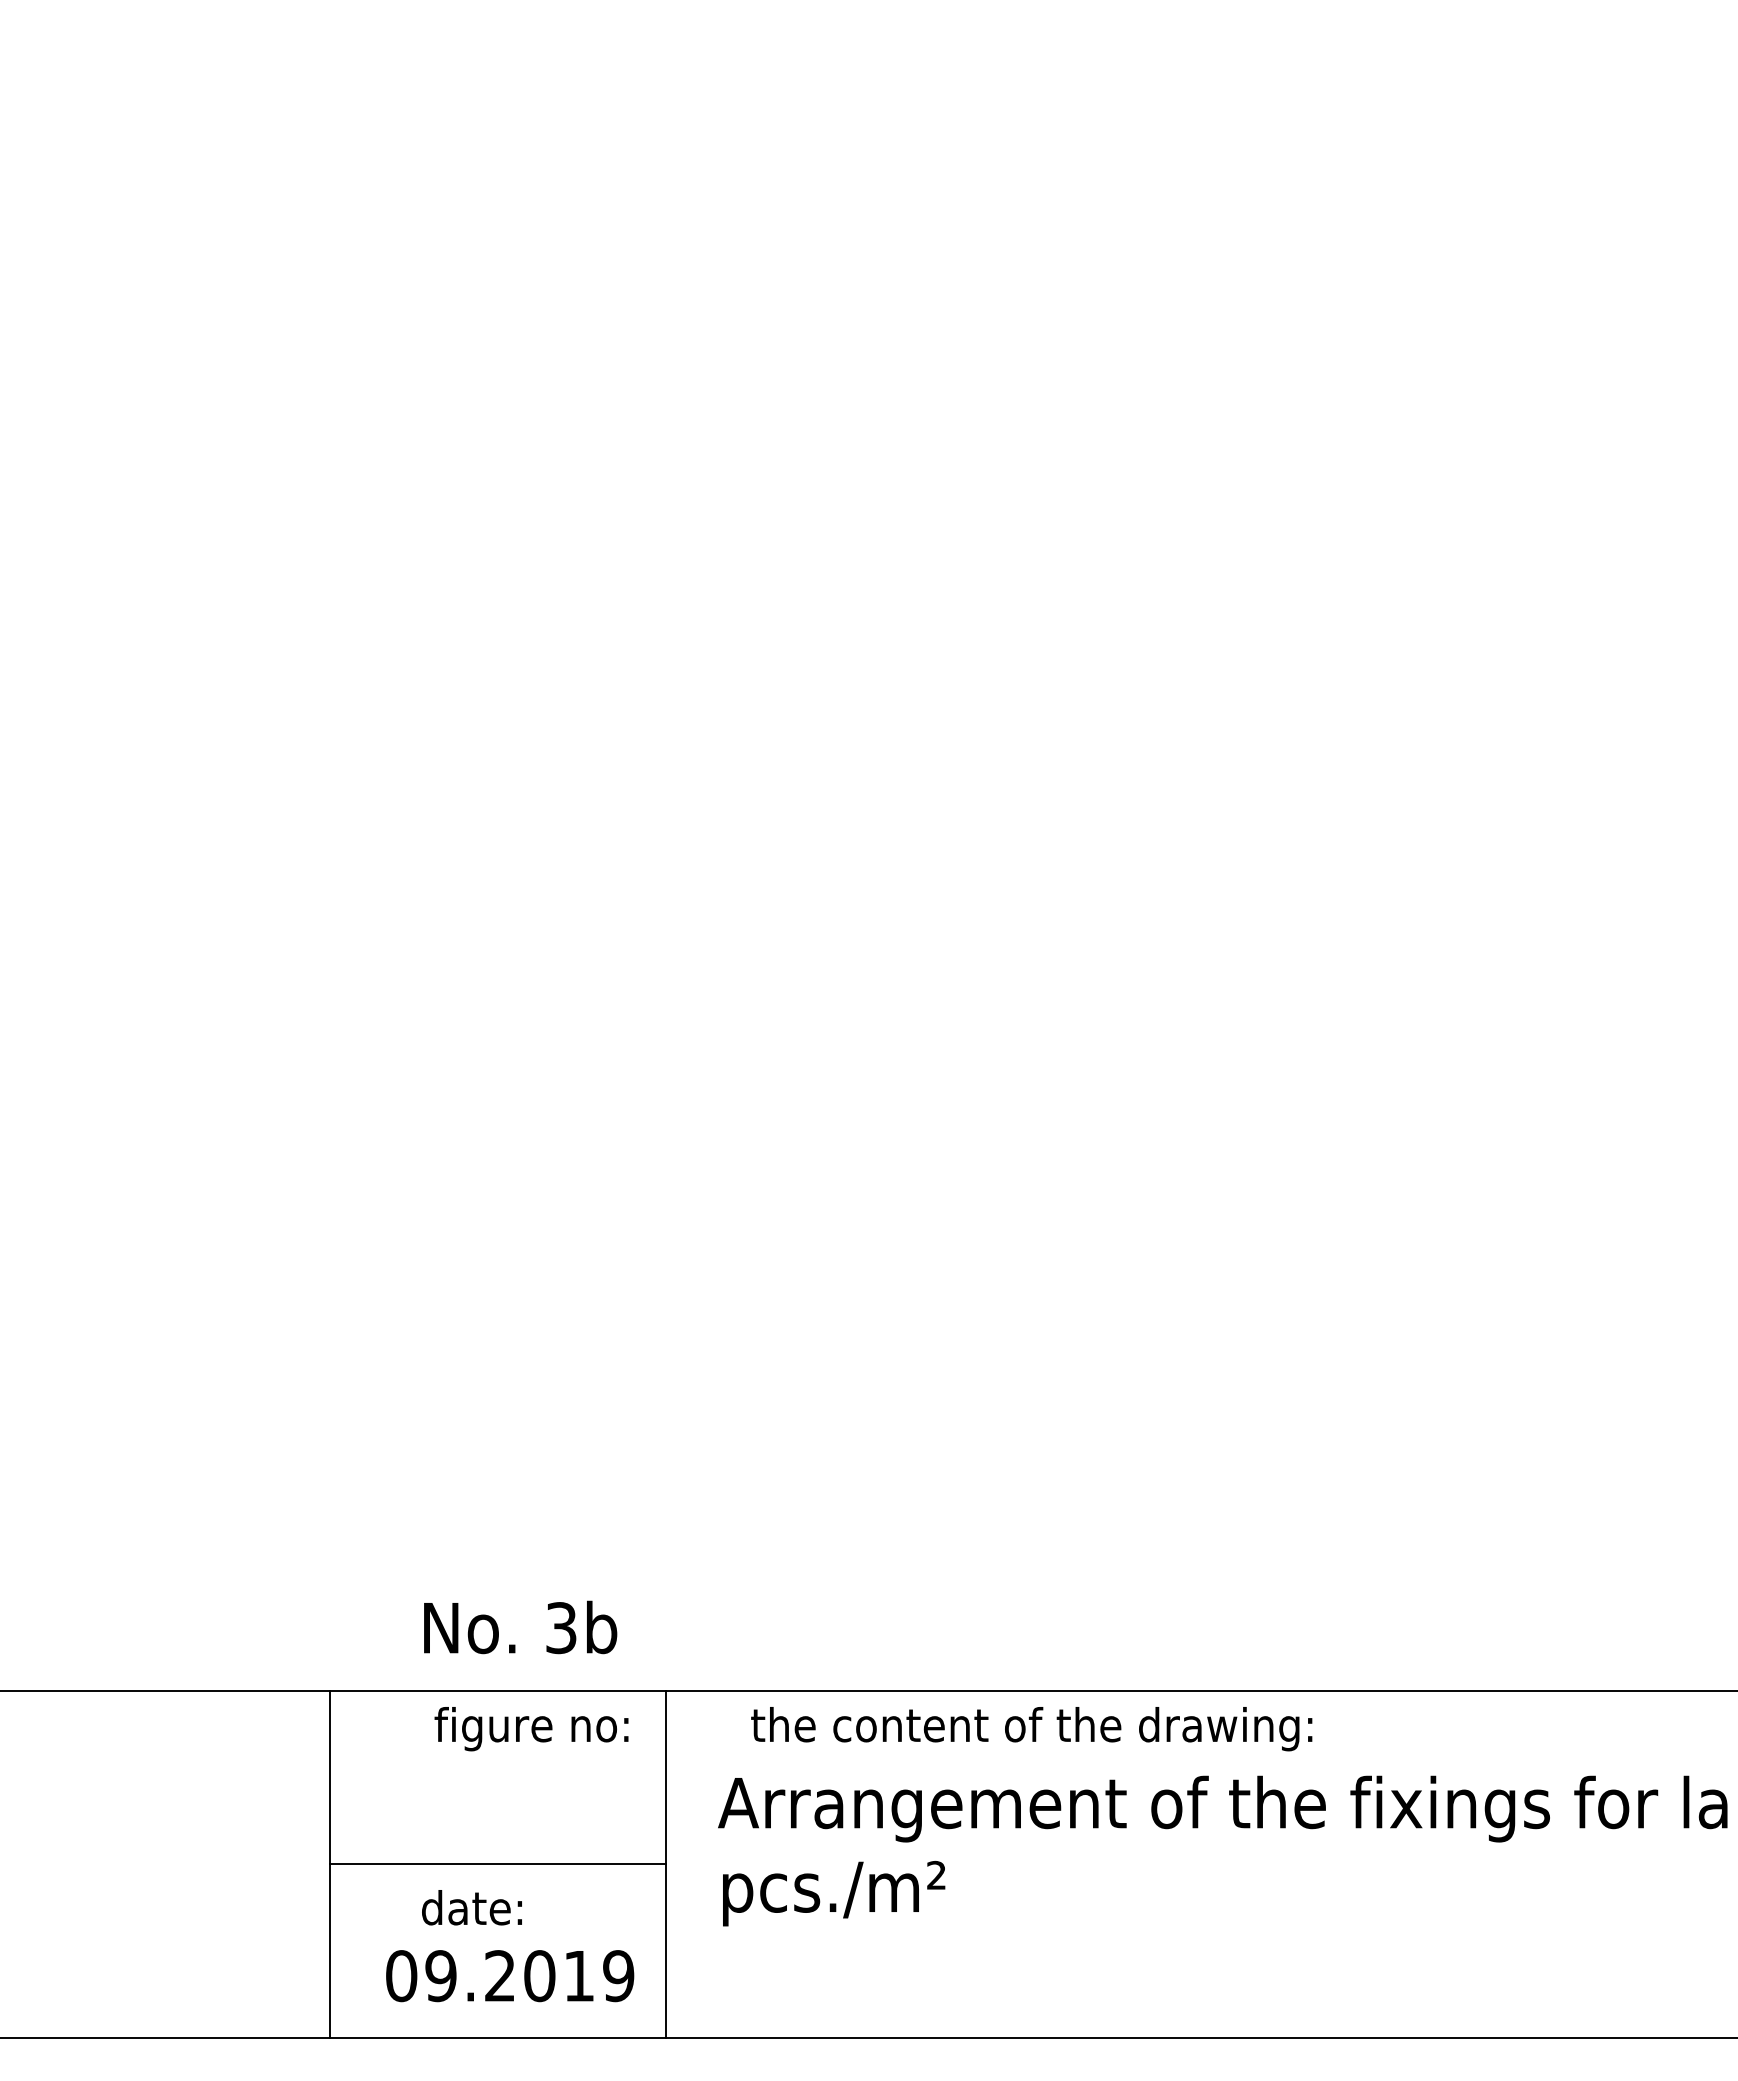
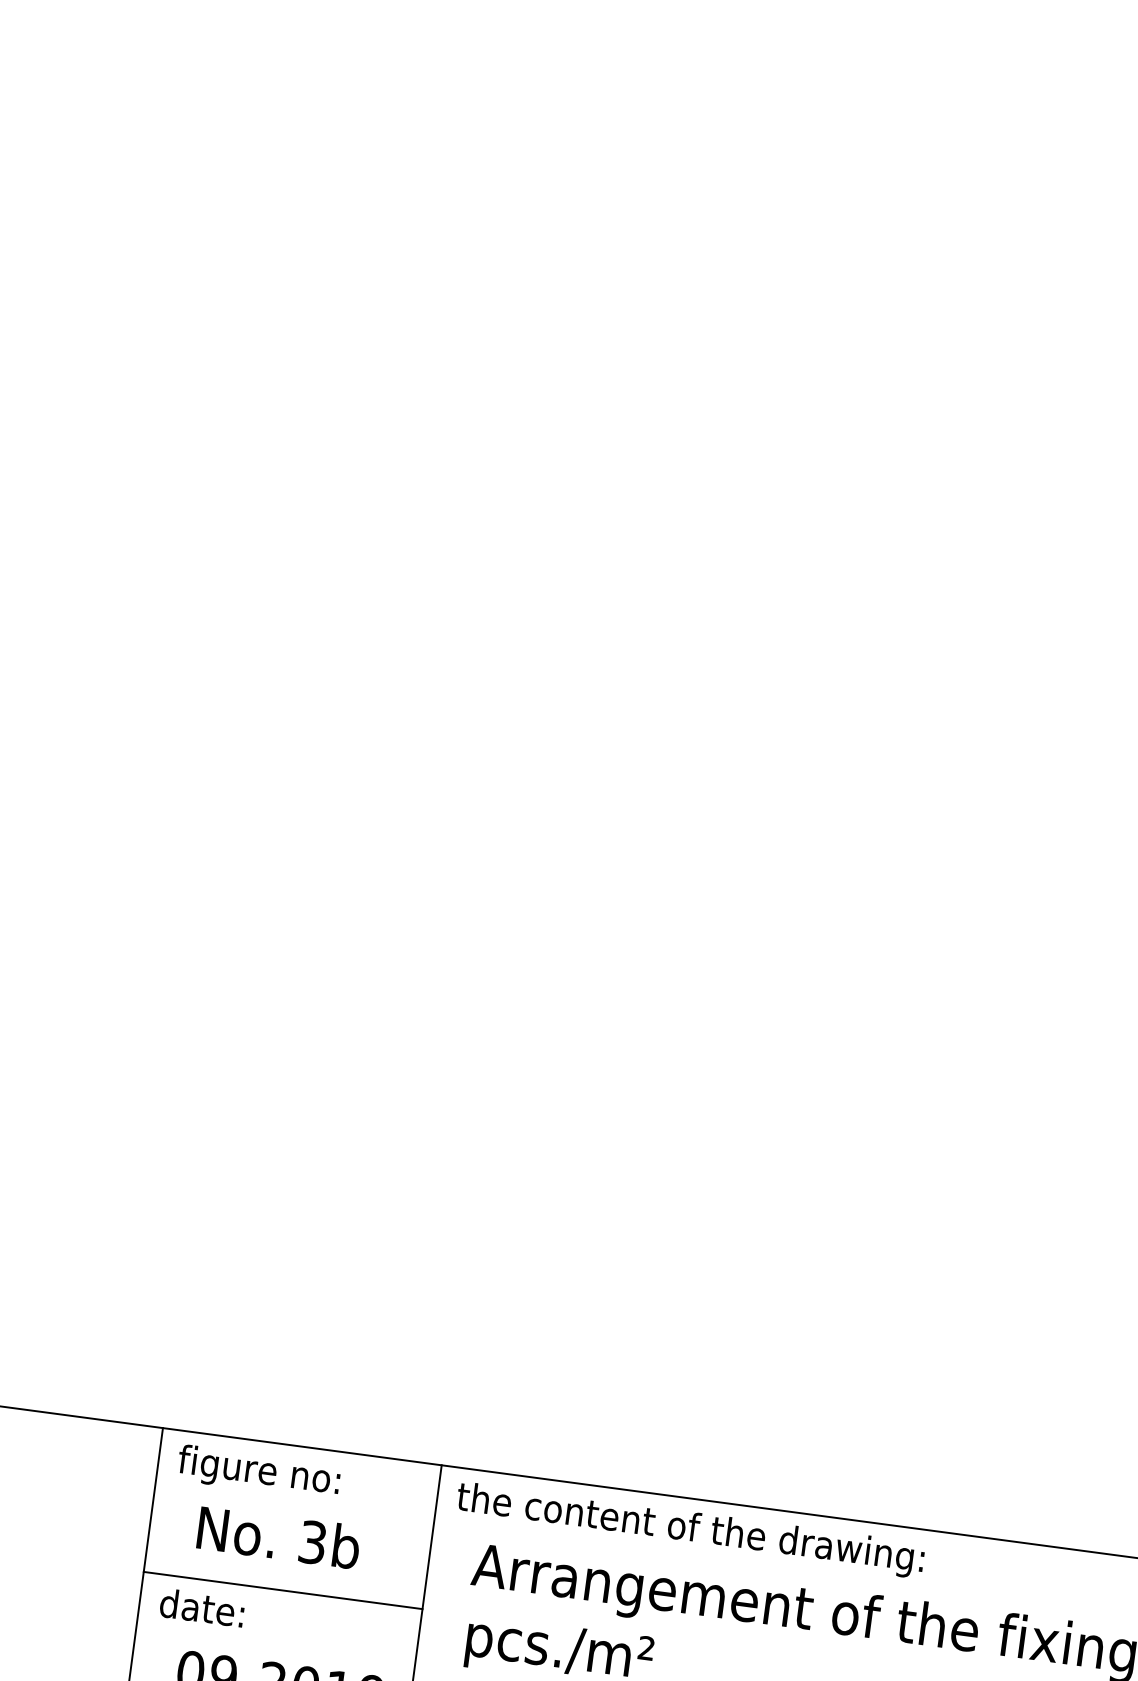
text: (520, 1627) -> (278, 1537), moved
text: (531, 1729) -> (258, 1473), moved
text: (1031, 1729) -> (690, 1530), moved
text: (471, 1907) -> (201, 1607), moved

